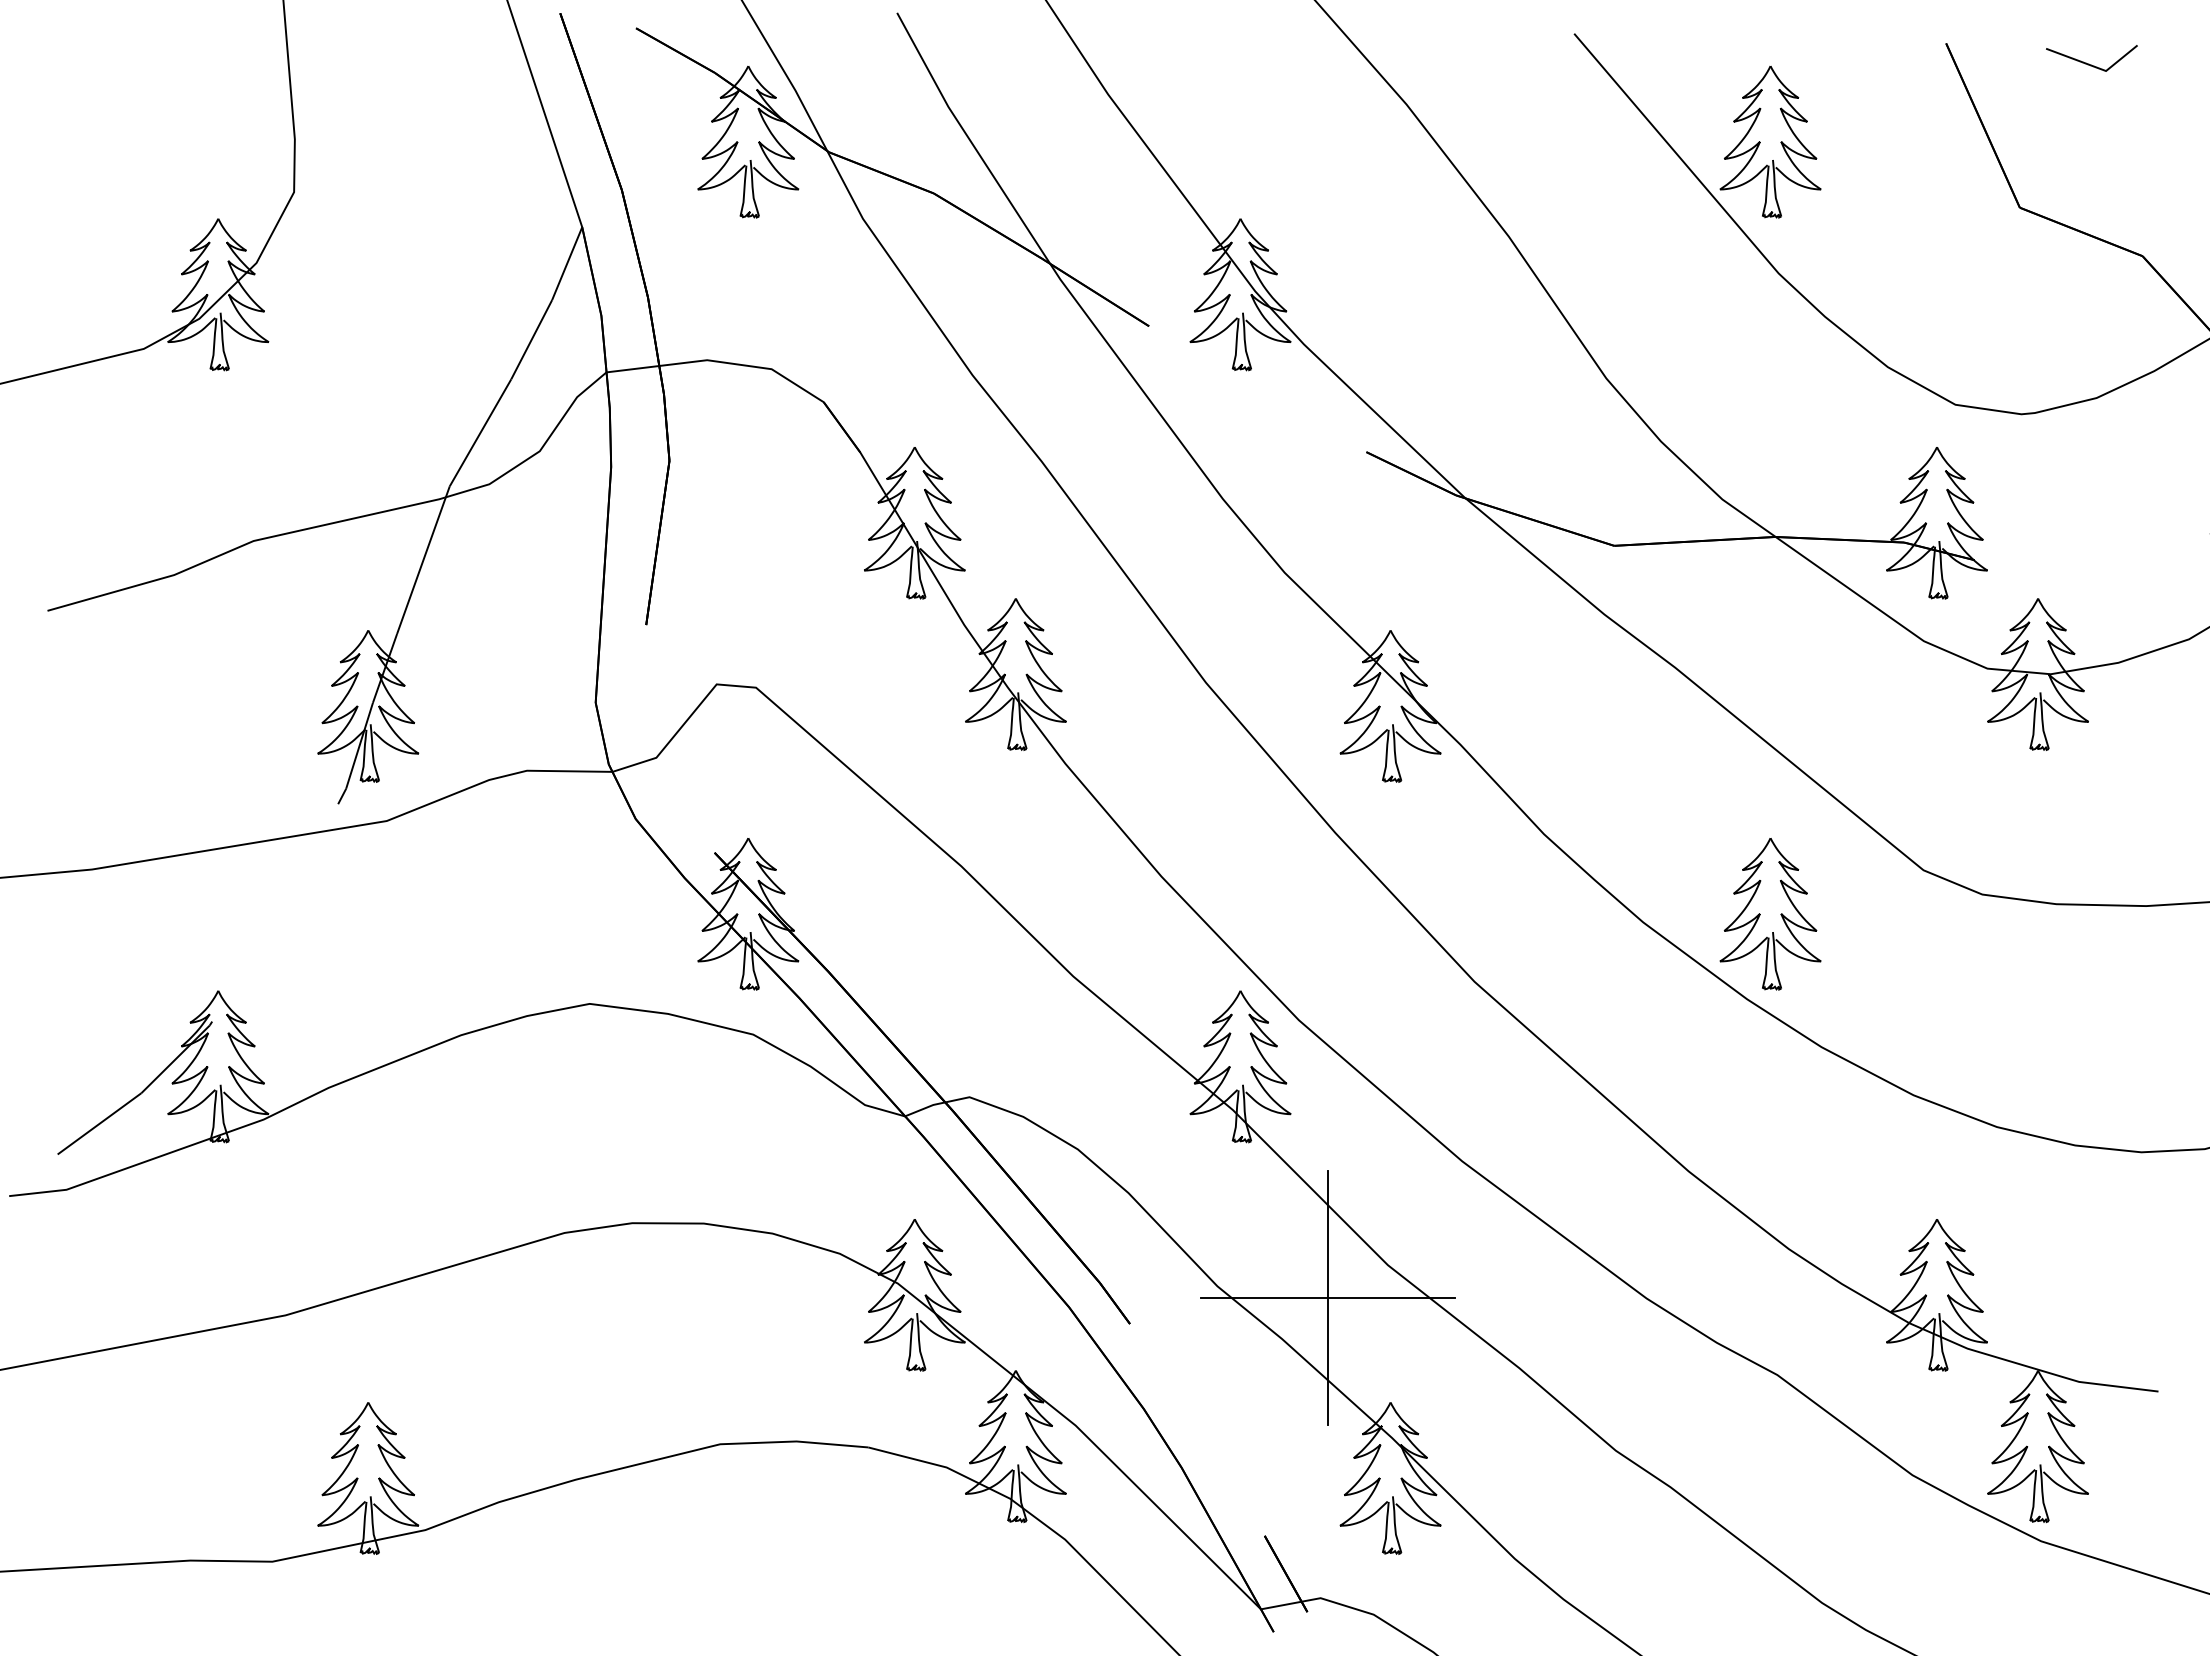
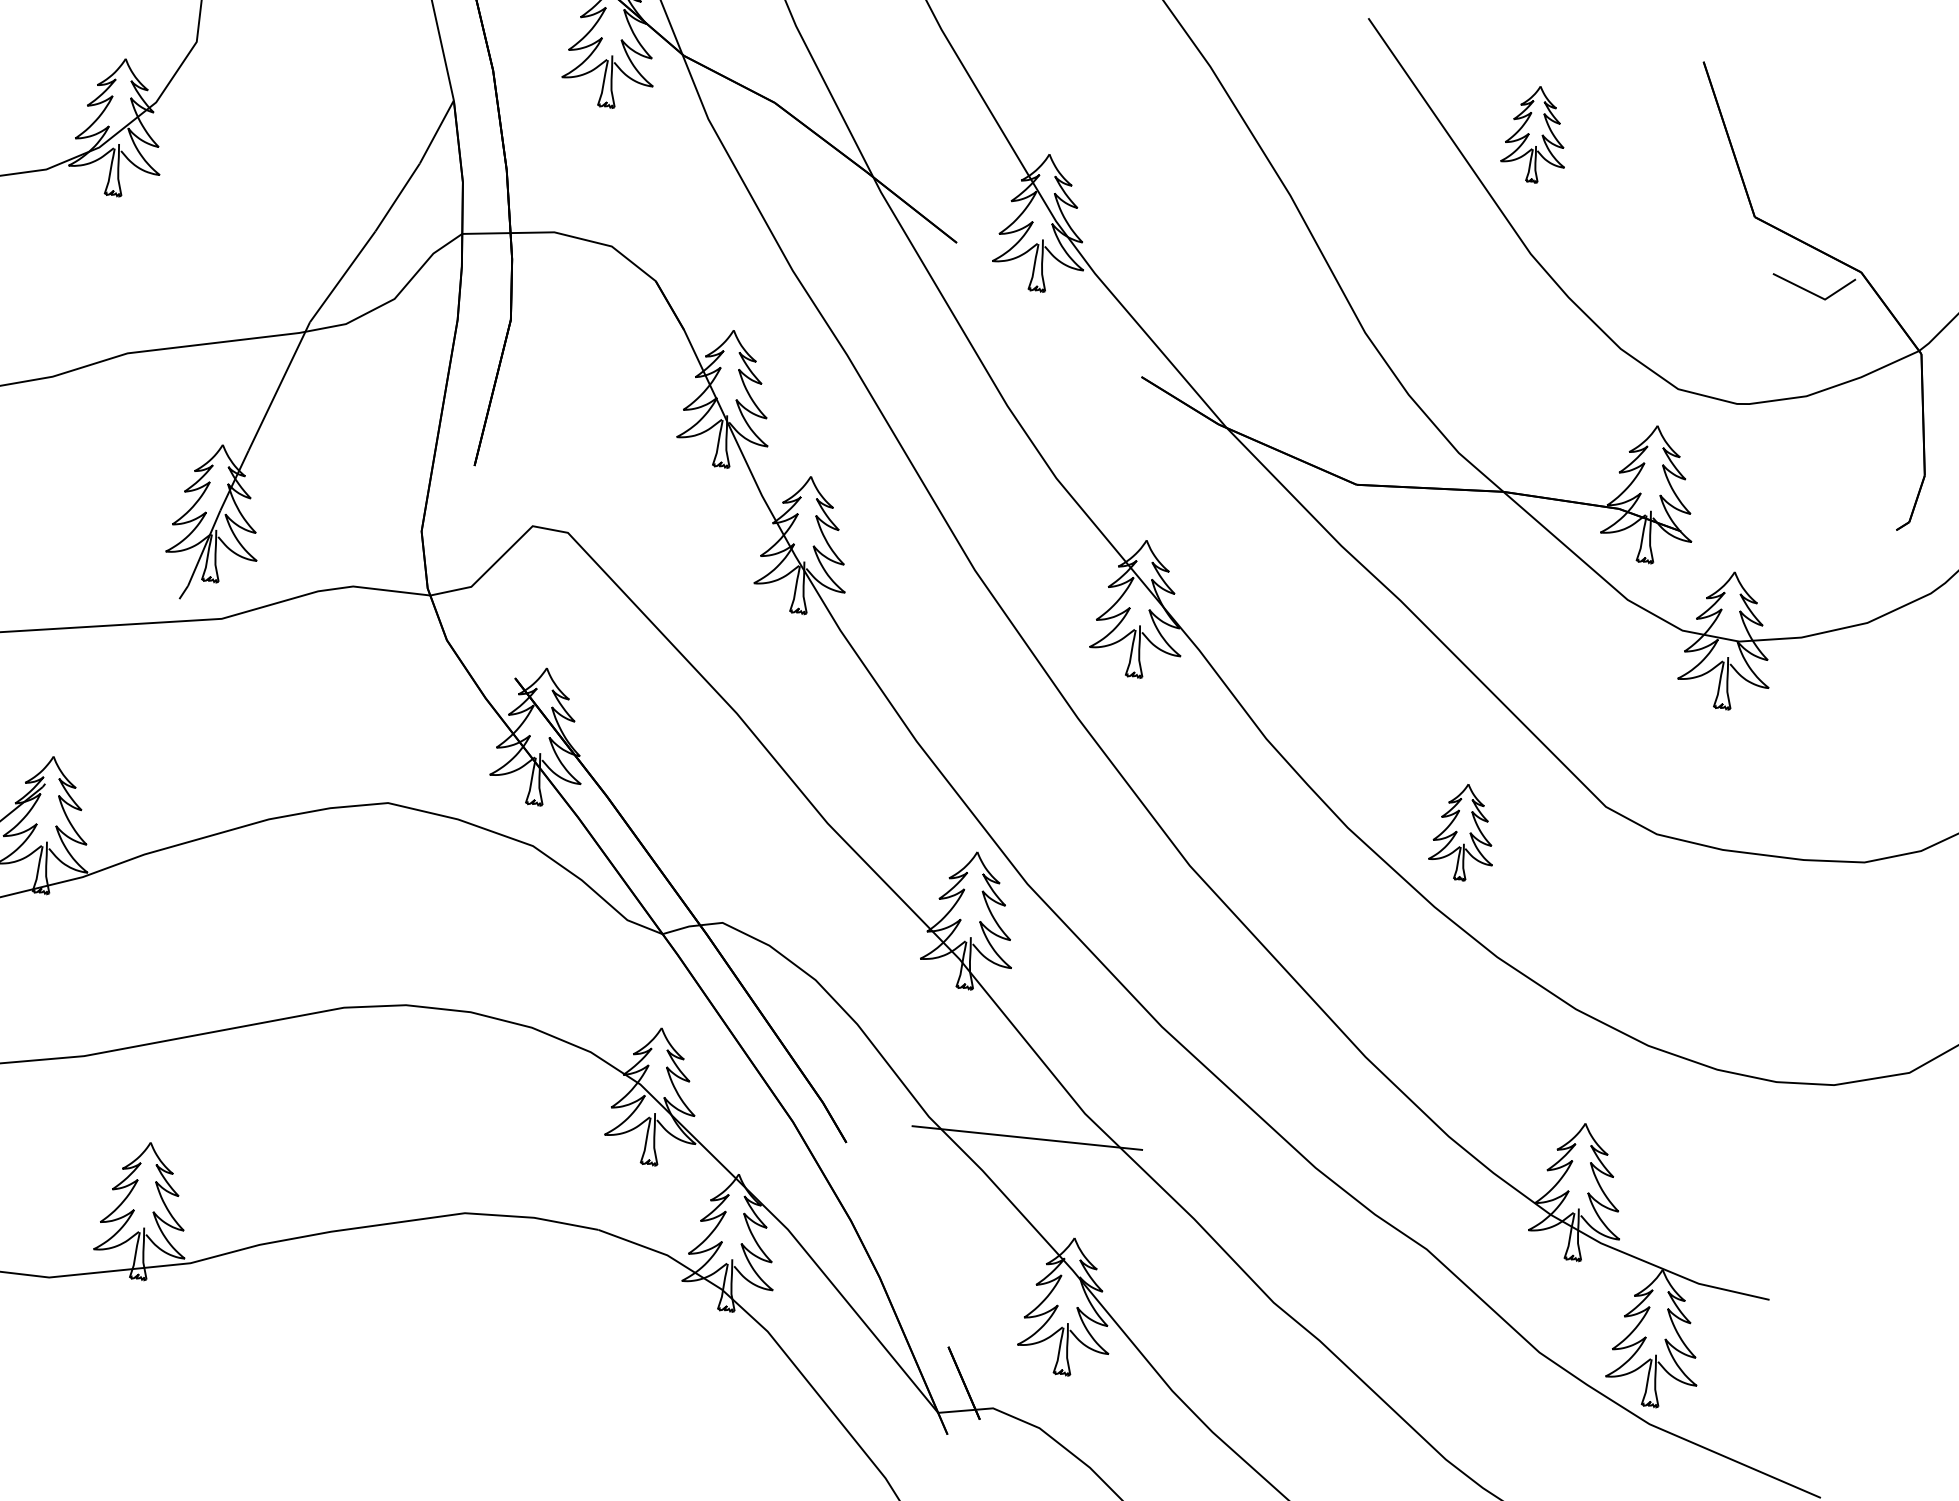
line: (2089, 63) -> (1810, 291), moved
part: (1770, 141) -> (1535, 133), size x0.7
part: (1770, 914) -> (1463, 832), size x0.7
line: (1327, 1298) -> (1027, 1138), removed

